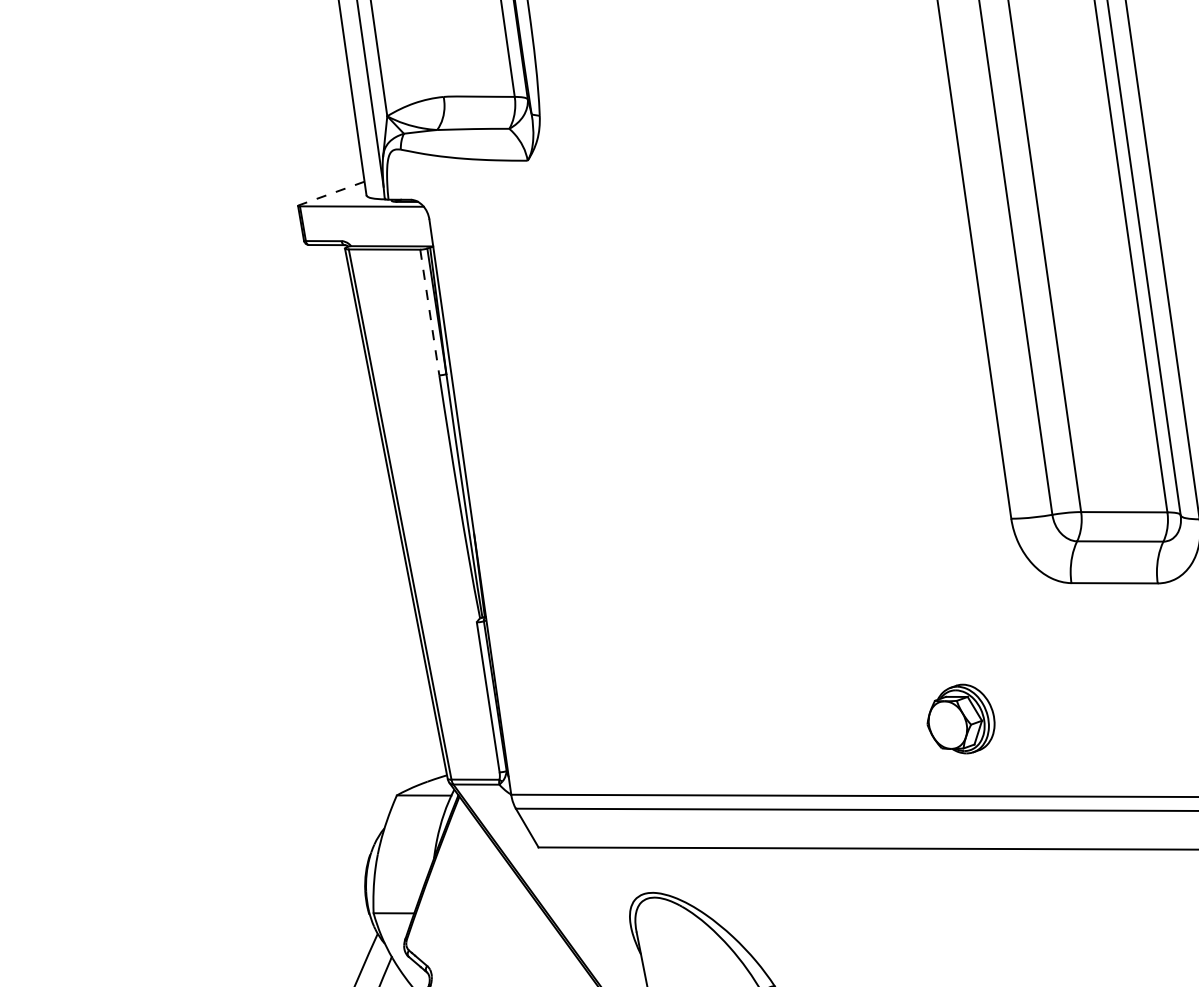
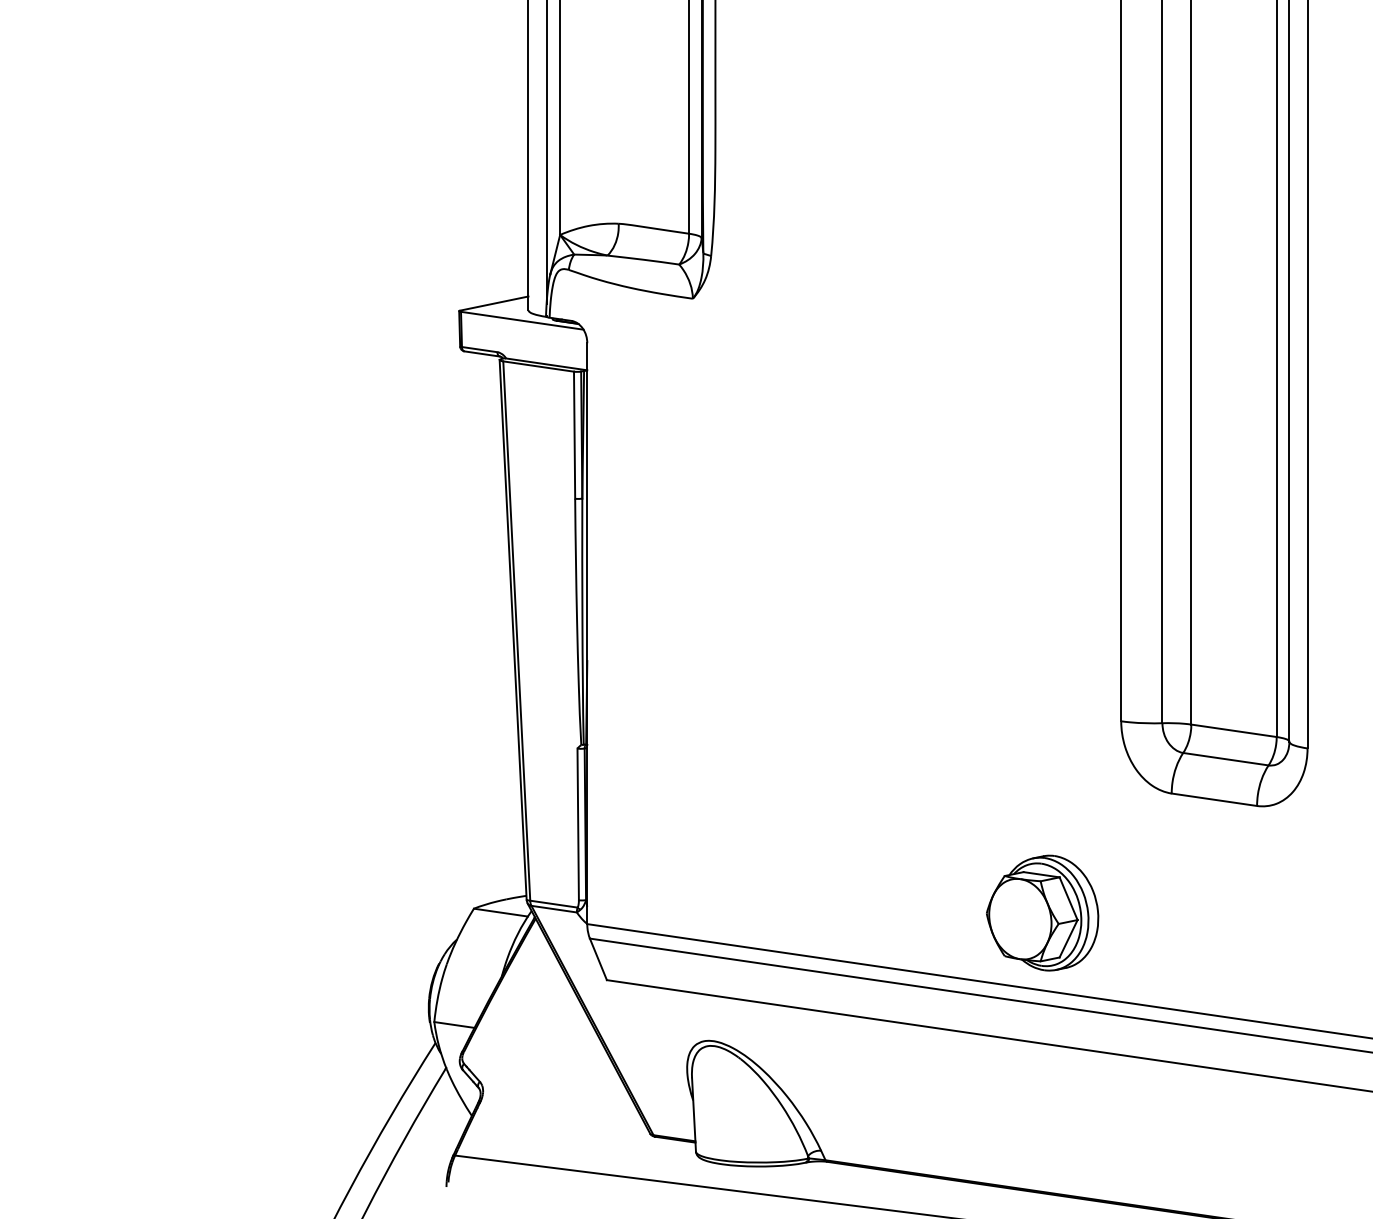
line: (331, 193) -> (494, 303), dashed -> solid
line: (429, 312) -> (574, 435), dashed -> solid
part: (960, 719) -> (1042, 912), size x1.67

